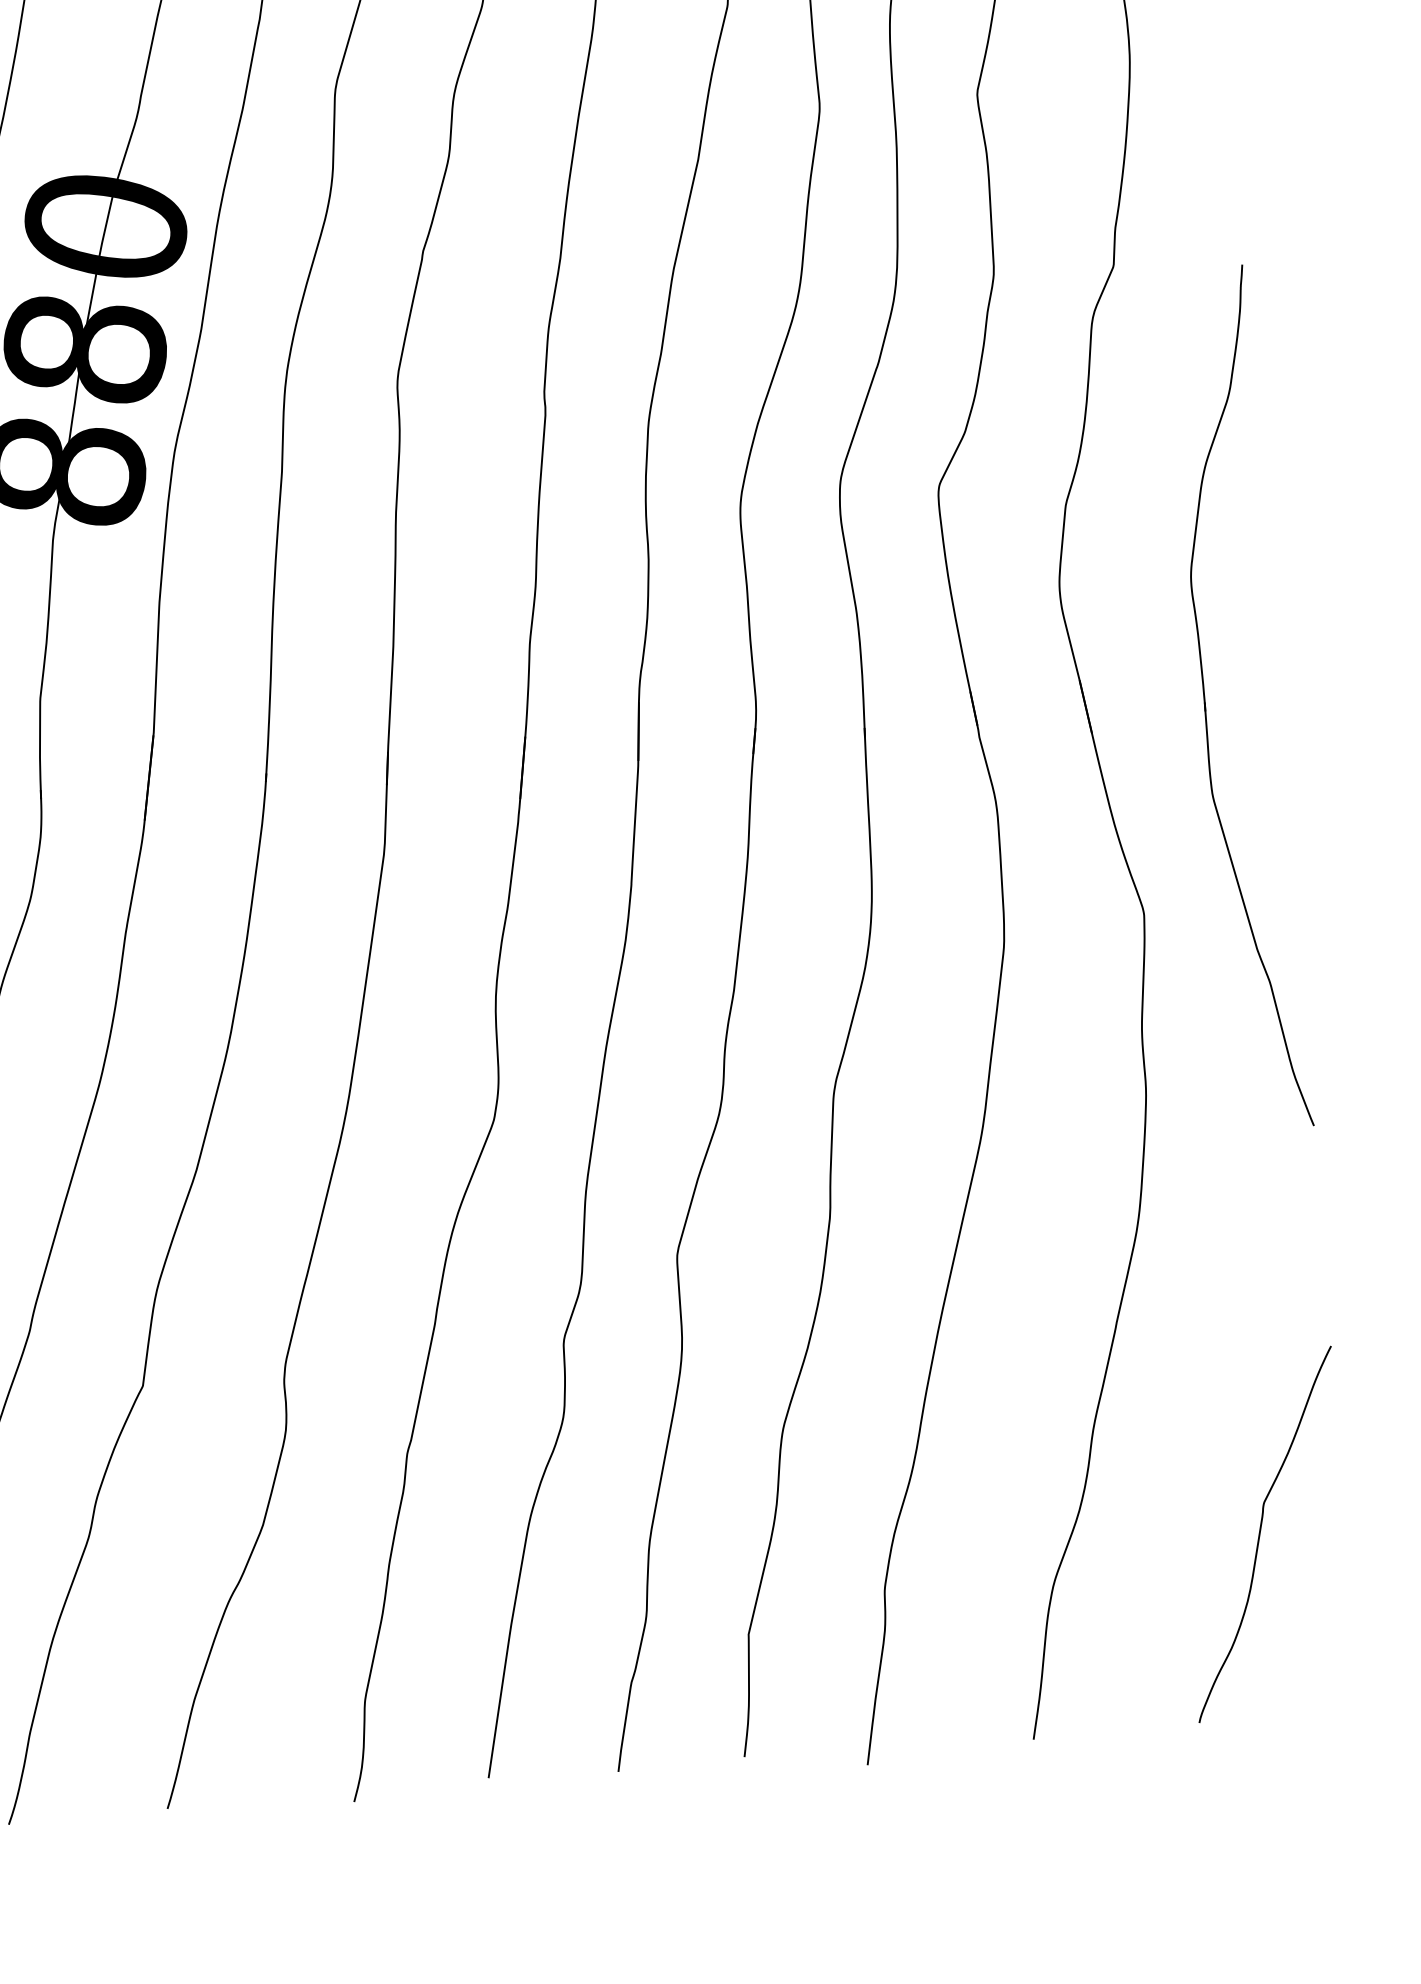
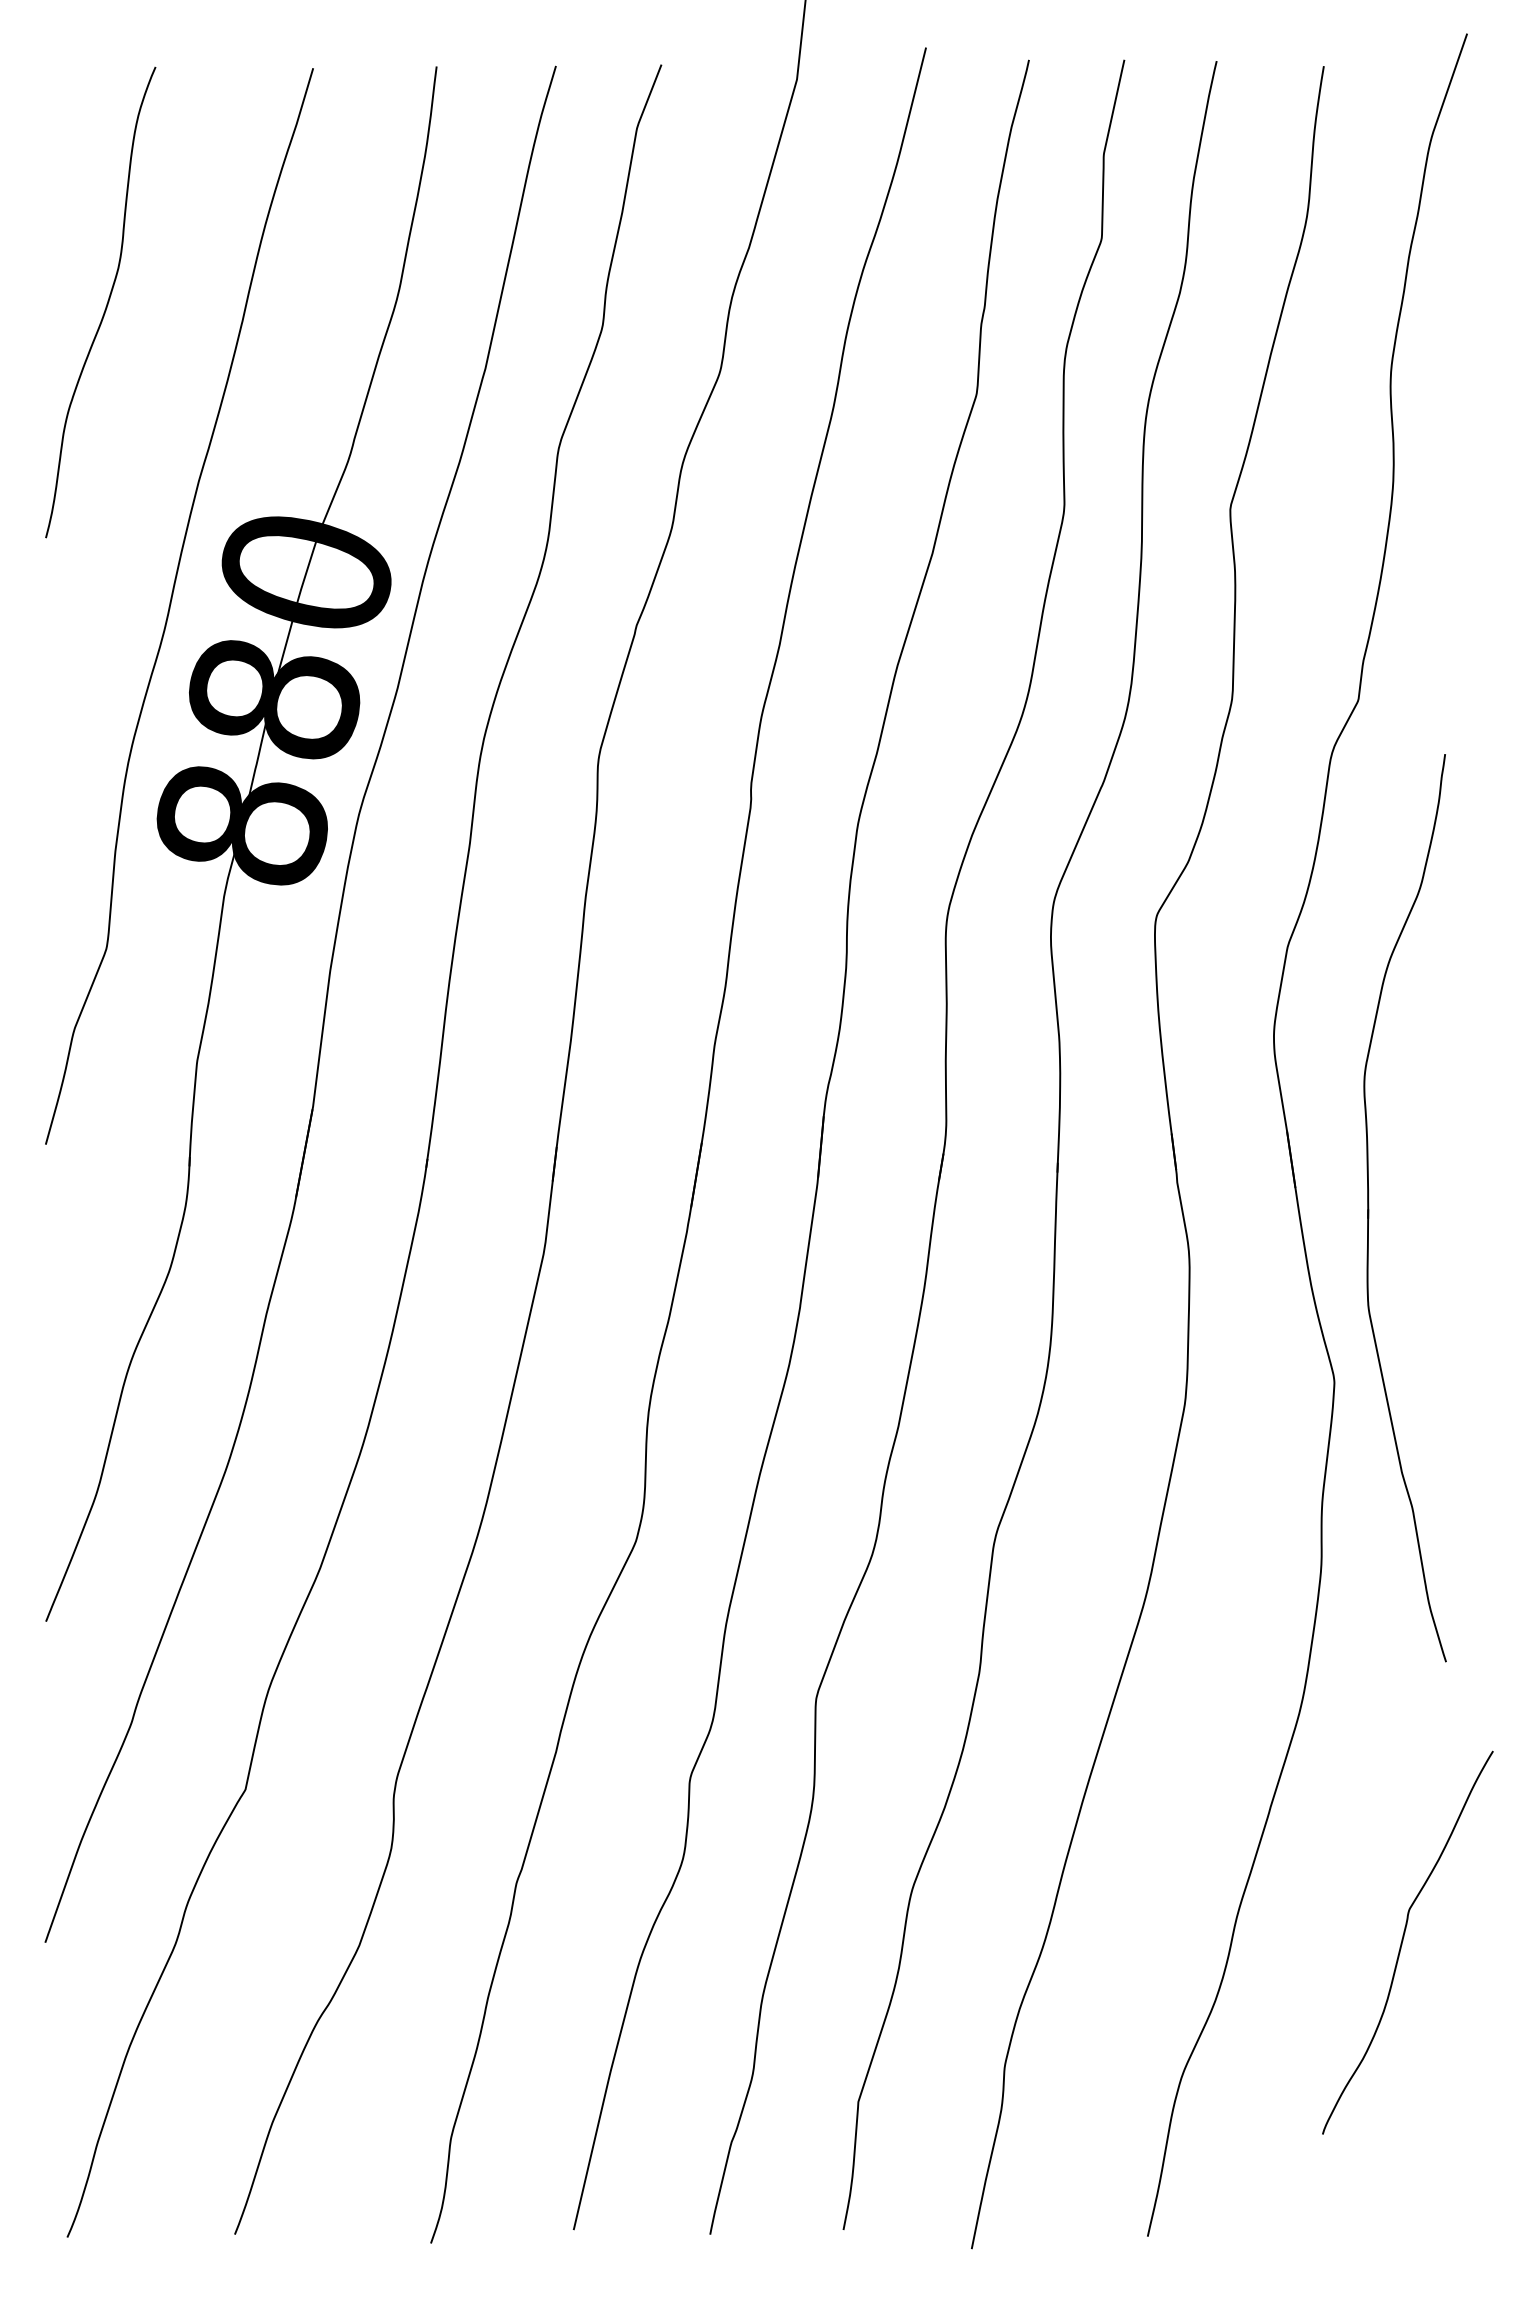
part: (1205, 701) -> (1369, 1208), moved
curve: (1260, 1533) -> (1403, 1941), moved

